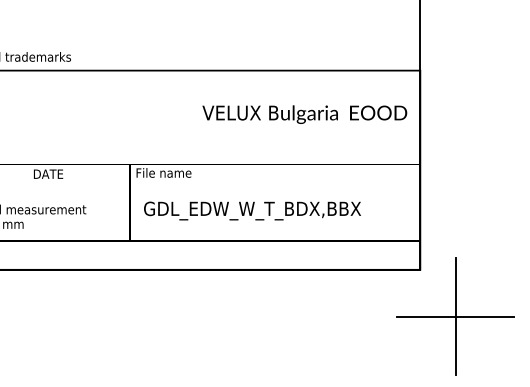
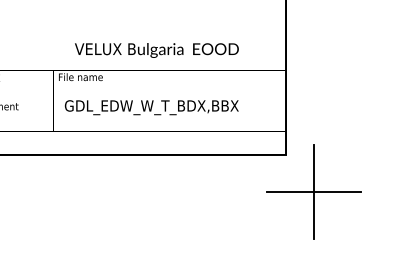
text: (304, 114) -> (156, 50), moved

